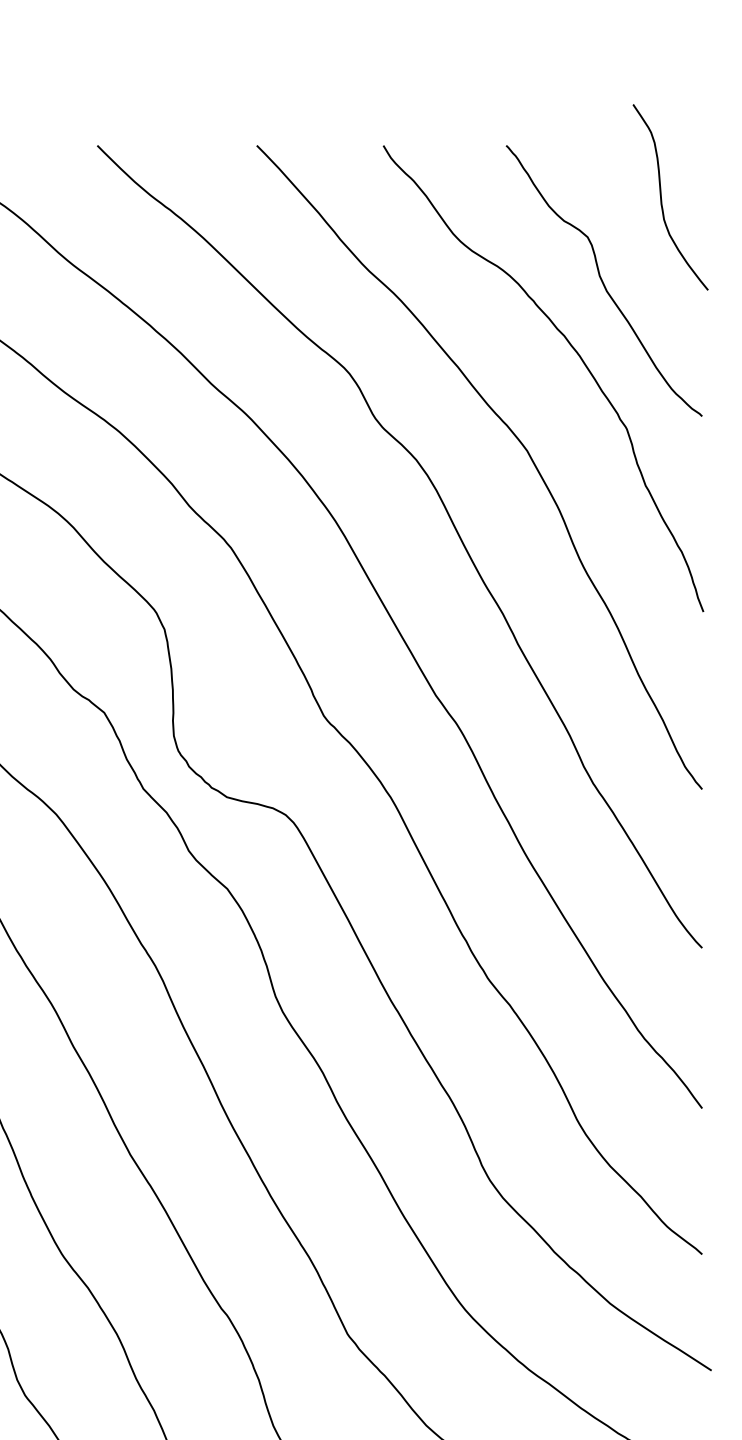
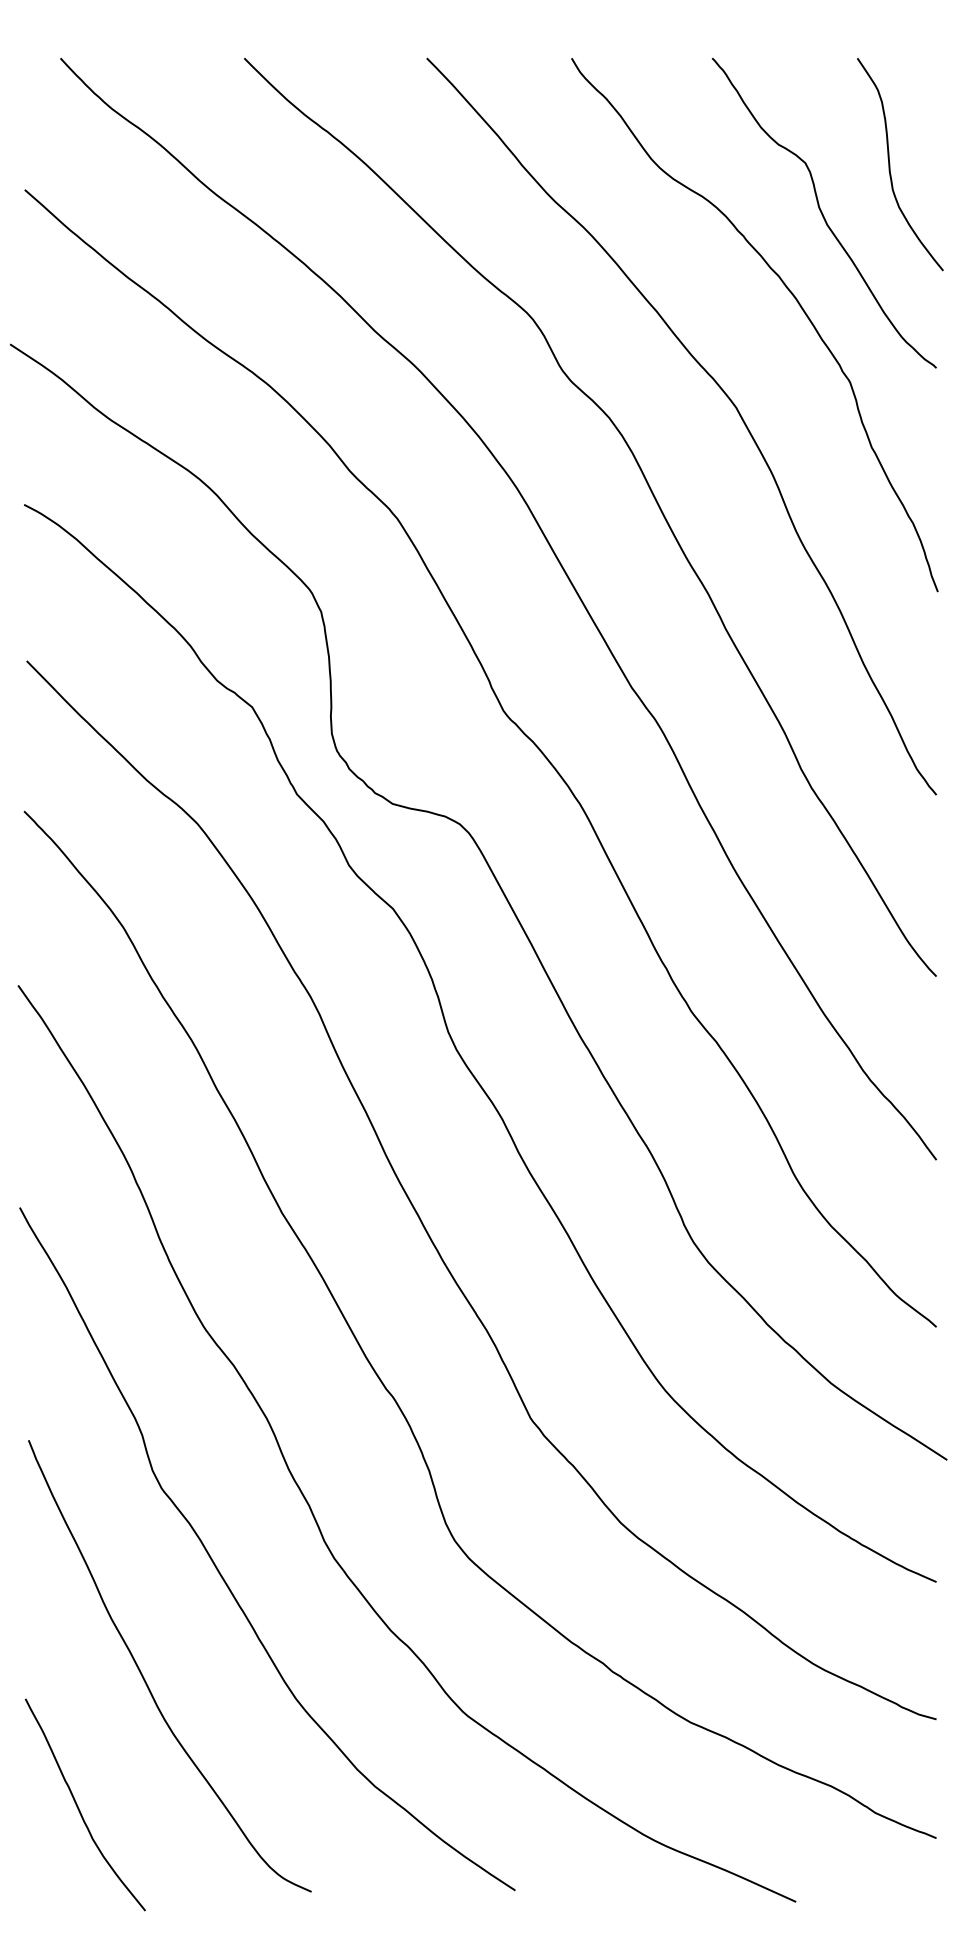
curve: (662, 197) -> (890, 164), moved

